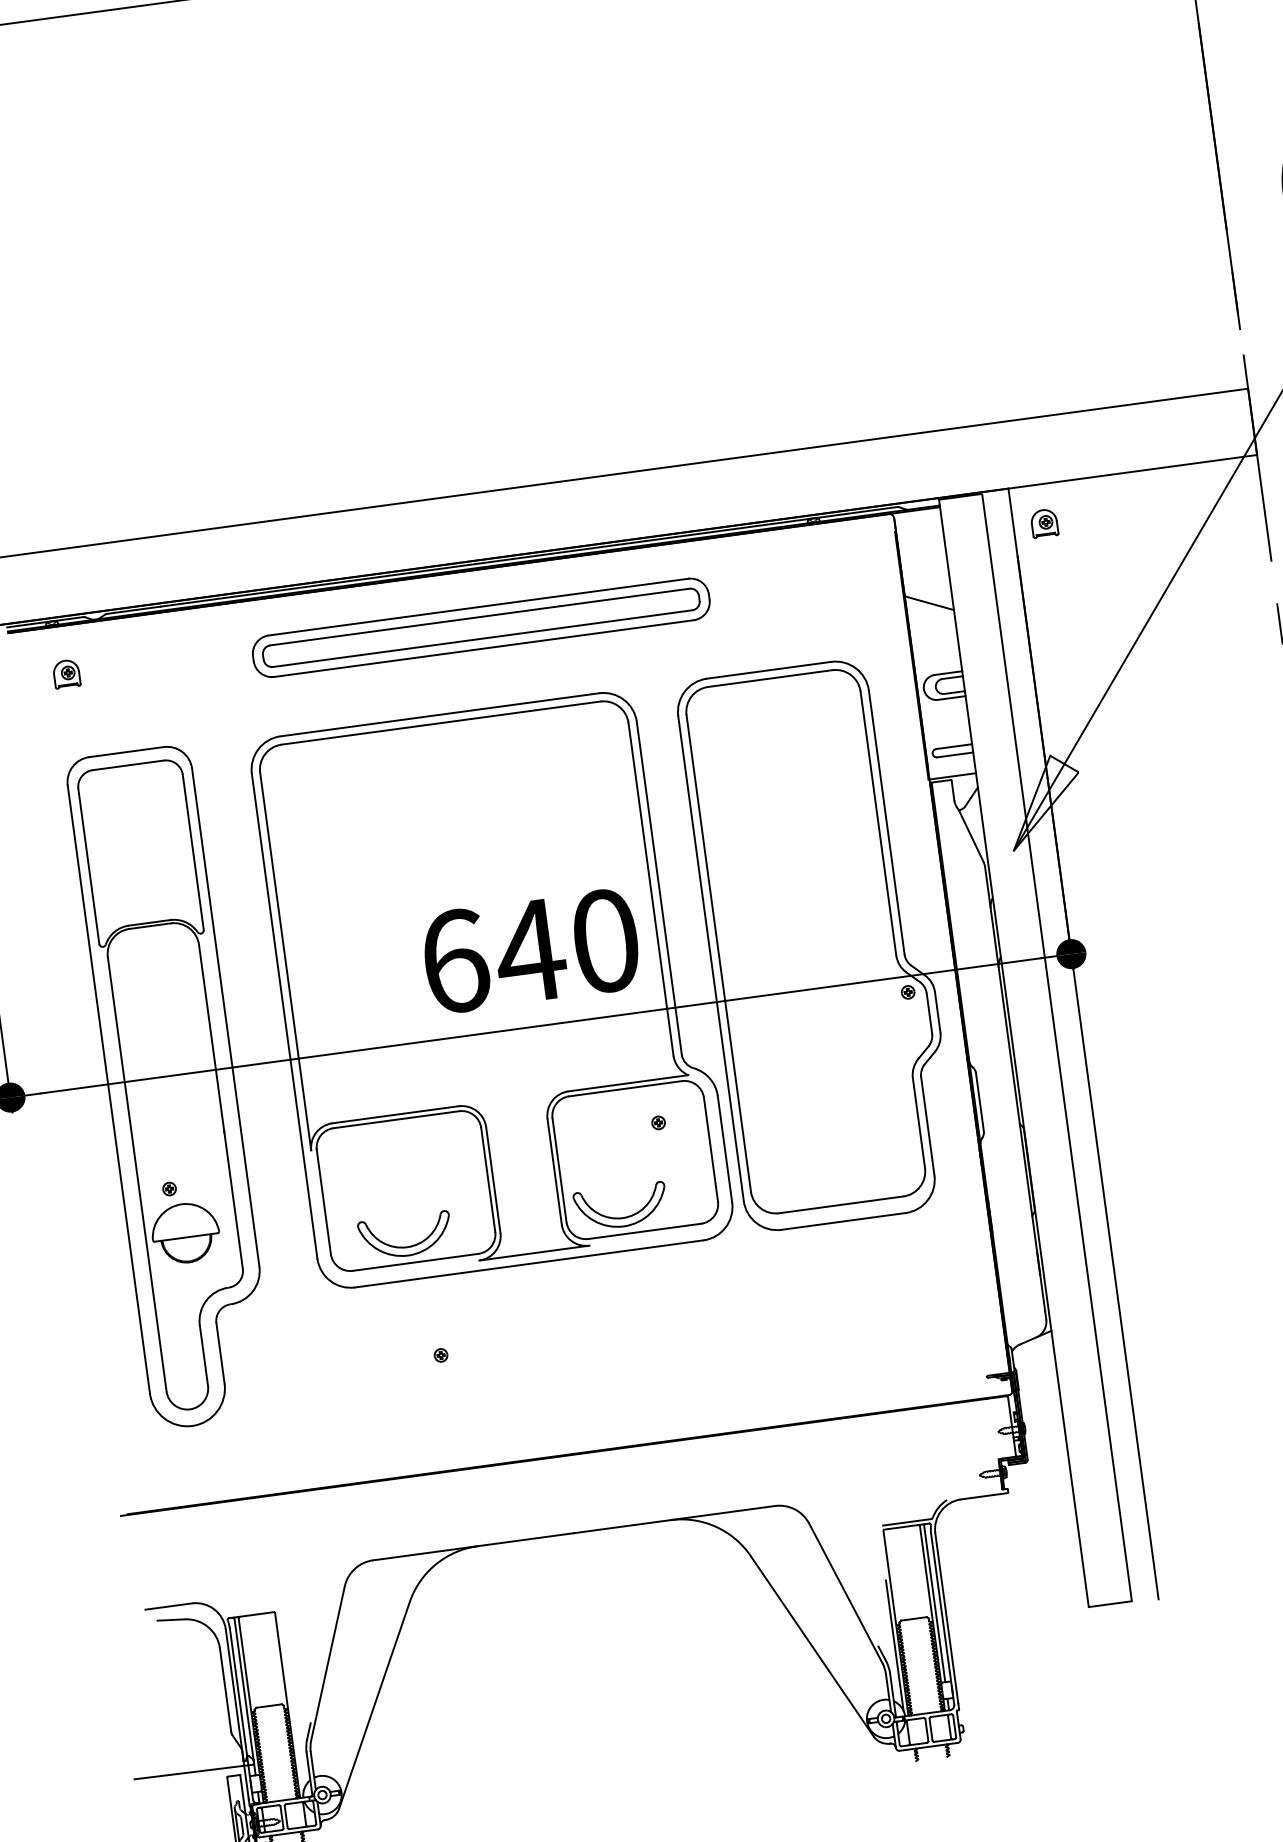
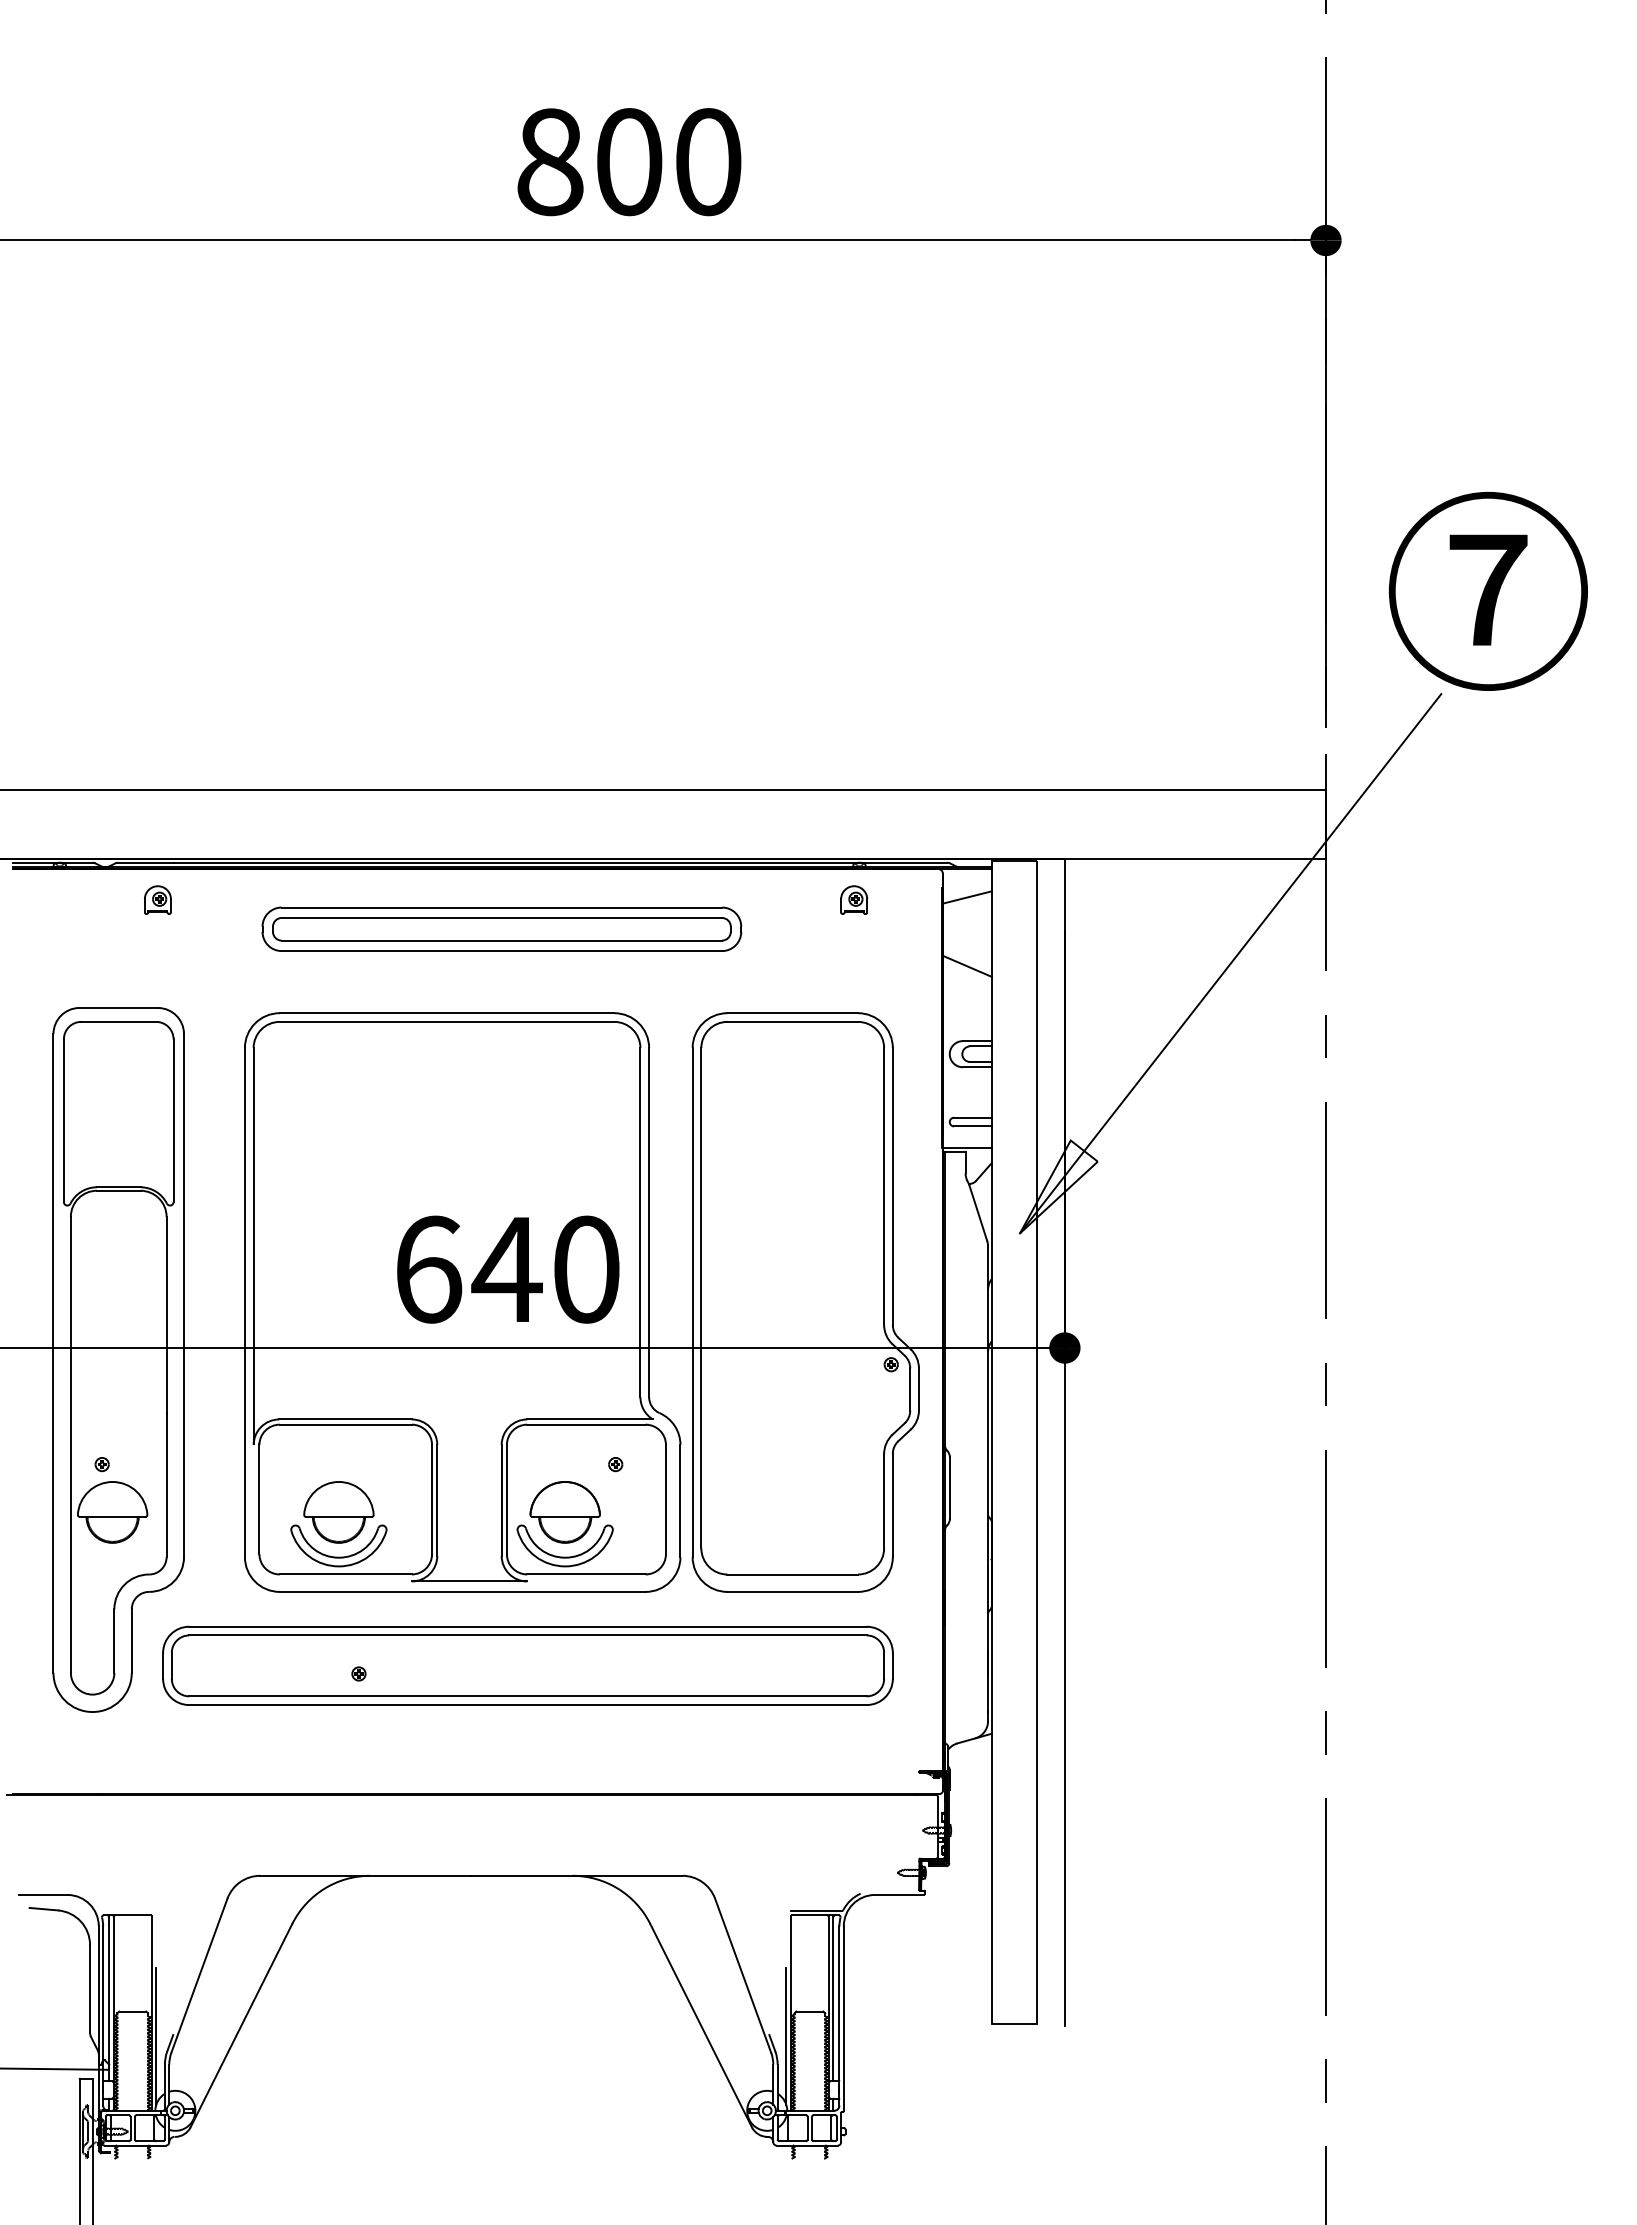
part: (1044, 522) -> (854, 899), moved
line: (919, 537) -> (966, 897), added
part: (66, 673) -> (157, 899), moved
part: (616, 1175) -> (564, 1512), added
part: (400, 1204) -> (338, 1512), added
part: (600, 1325) -> (527, 1665), added
line: (294, 1726) -> (156, 2036), added

